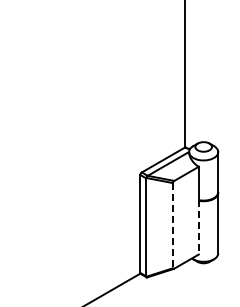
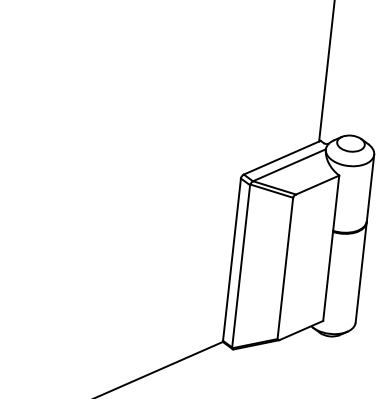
line: (172, 225) -> (284, 268), dashed -> solid
line: (198, 227) -> (327, 276), dashed -> solid

